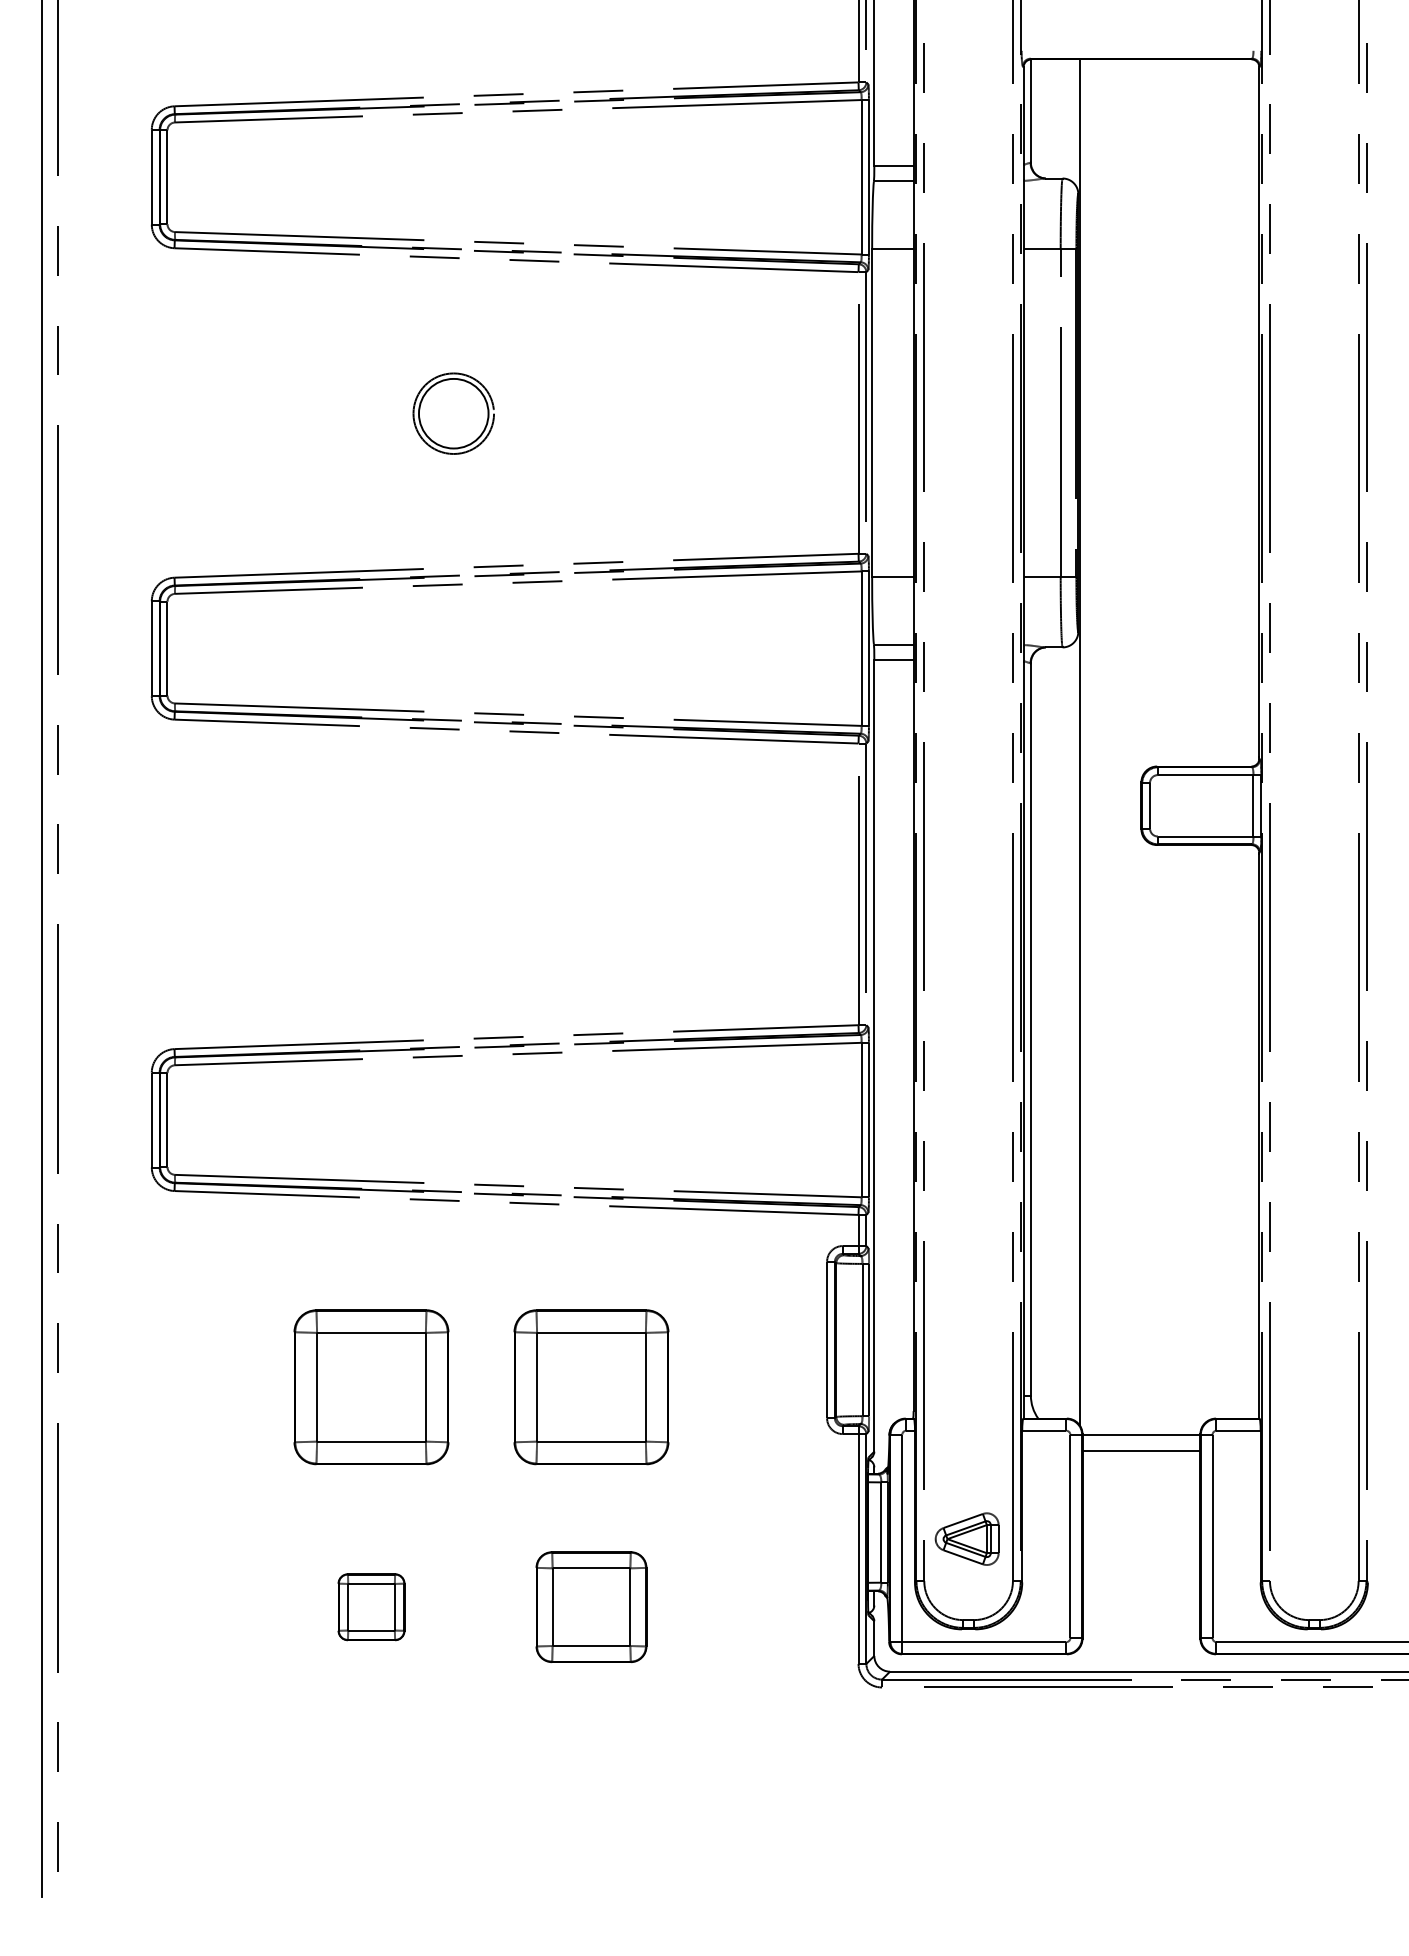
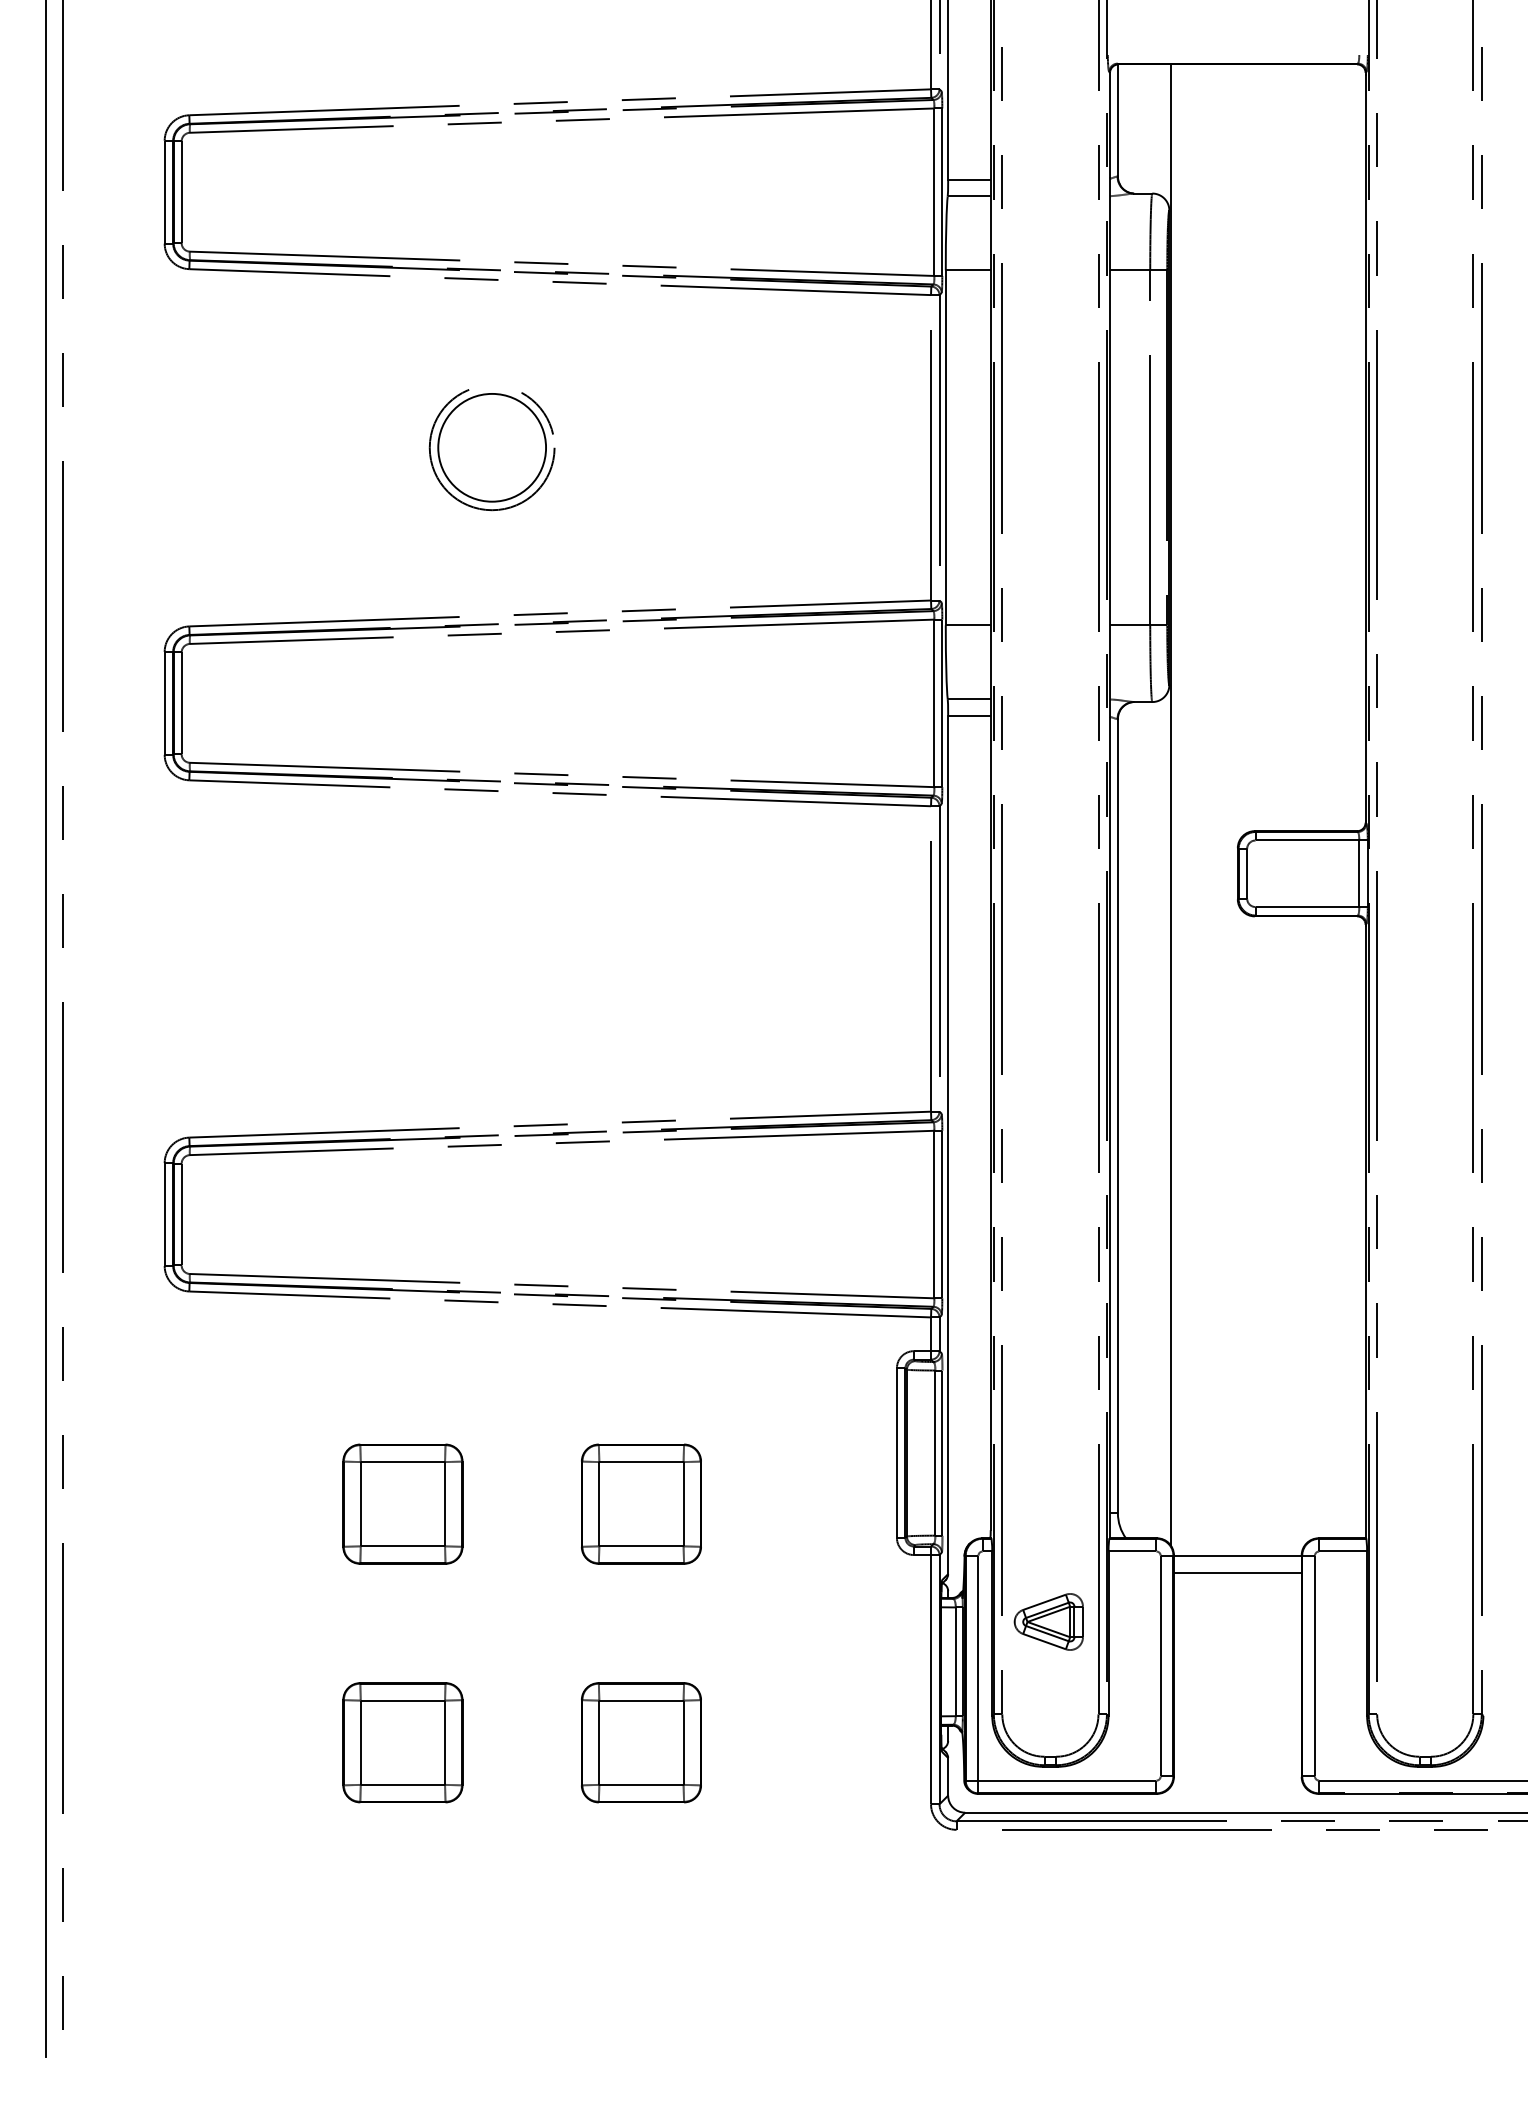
part: (453, 415) -> (491, 450), size x1.43
part: (371, 1386) -> (402, 1503), size x0.71
part: (591, 1386) -> (641, 1503), size x0.71
part: (966, 1538) -> (1048, 1621), moved
part: (371, 1606) -> (402, 1742), size x1.67

